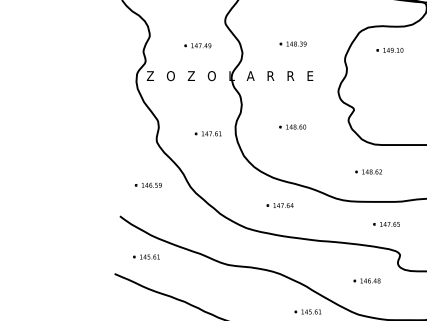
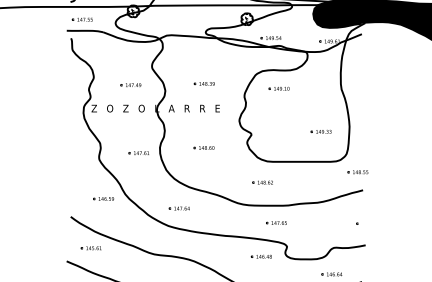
line: (148, 184) -> (103, 198), moved
part: (278, 205) -> (178, 208), moved
part: (365, 280) -> (260, 256), moved

